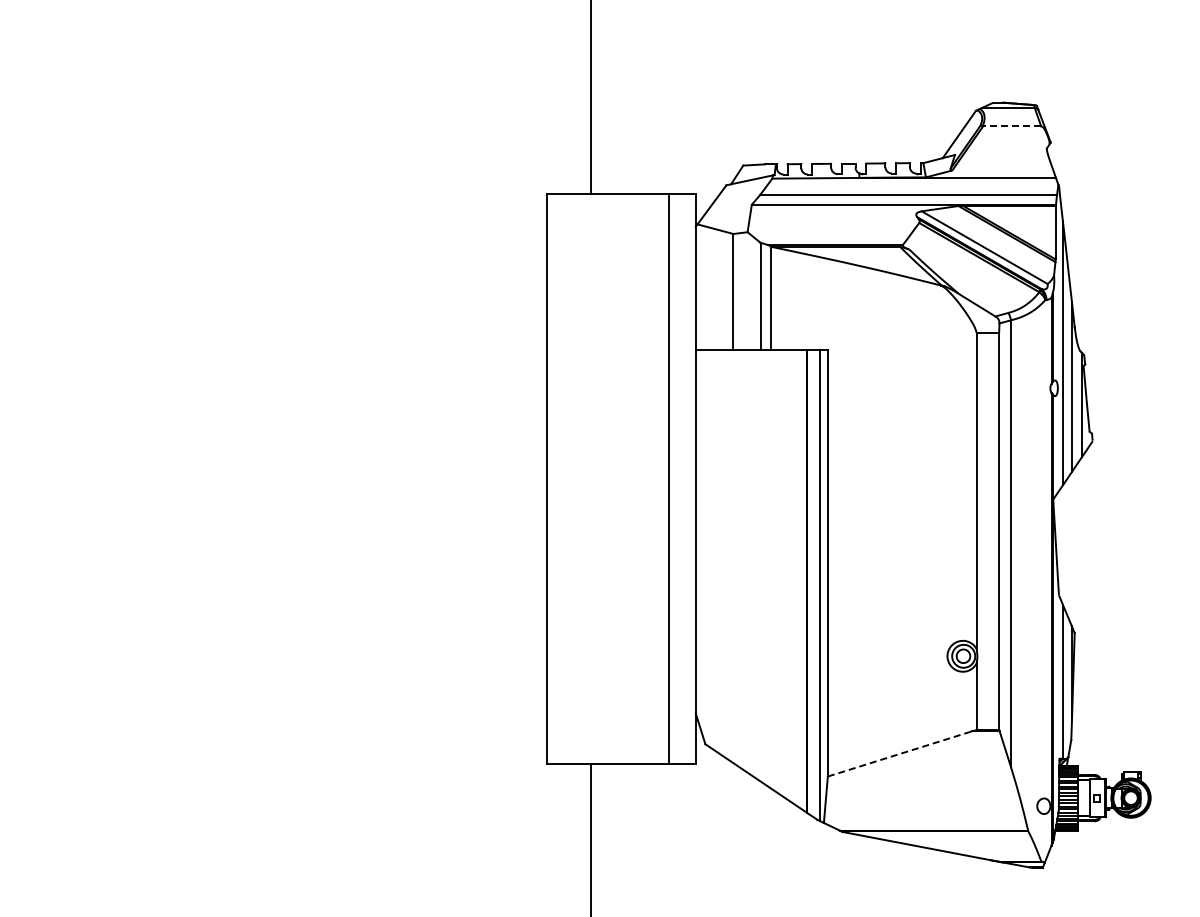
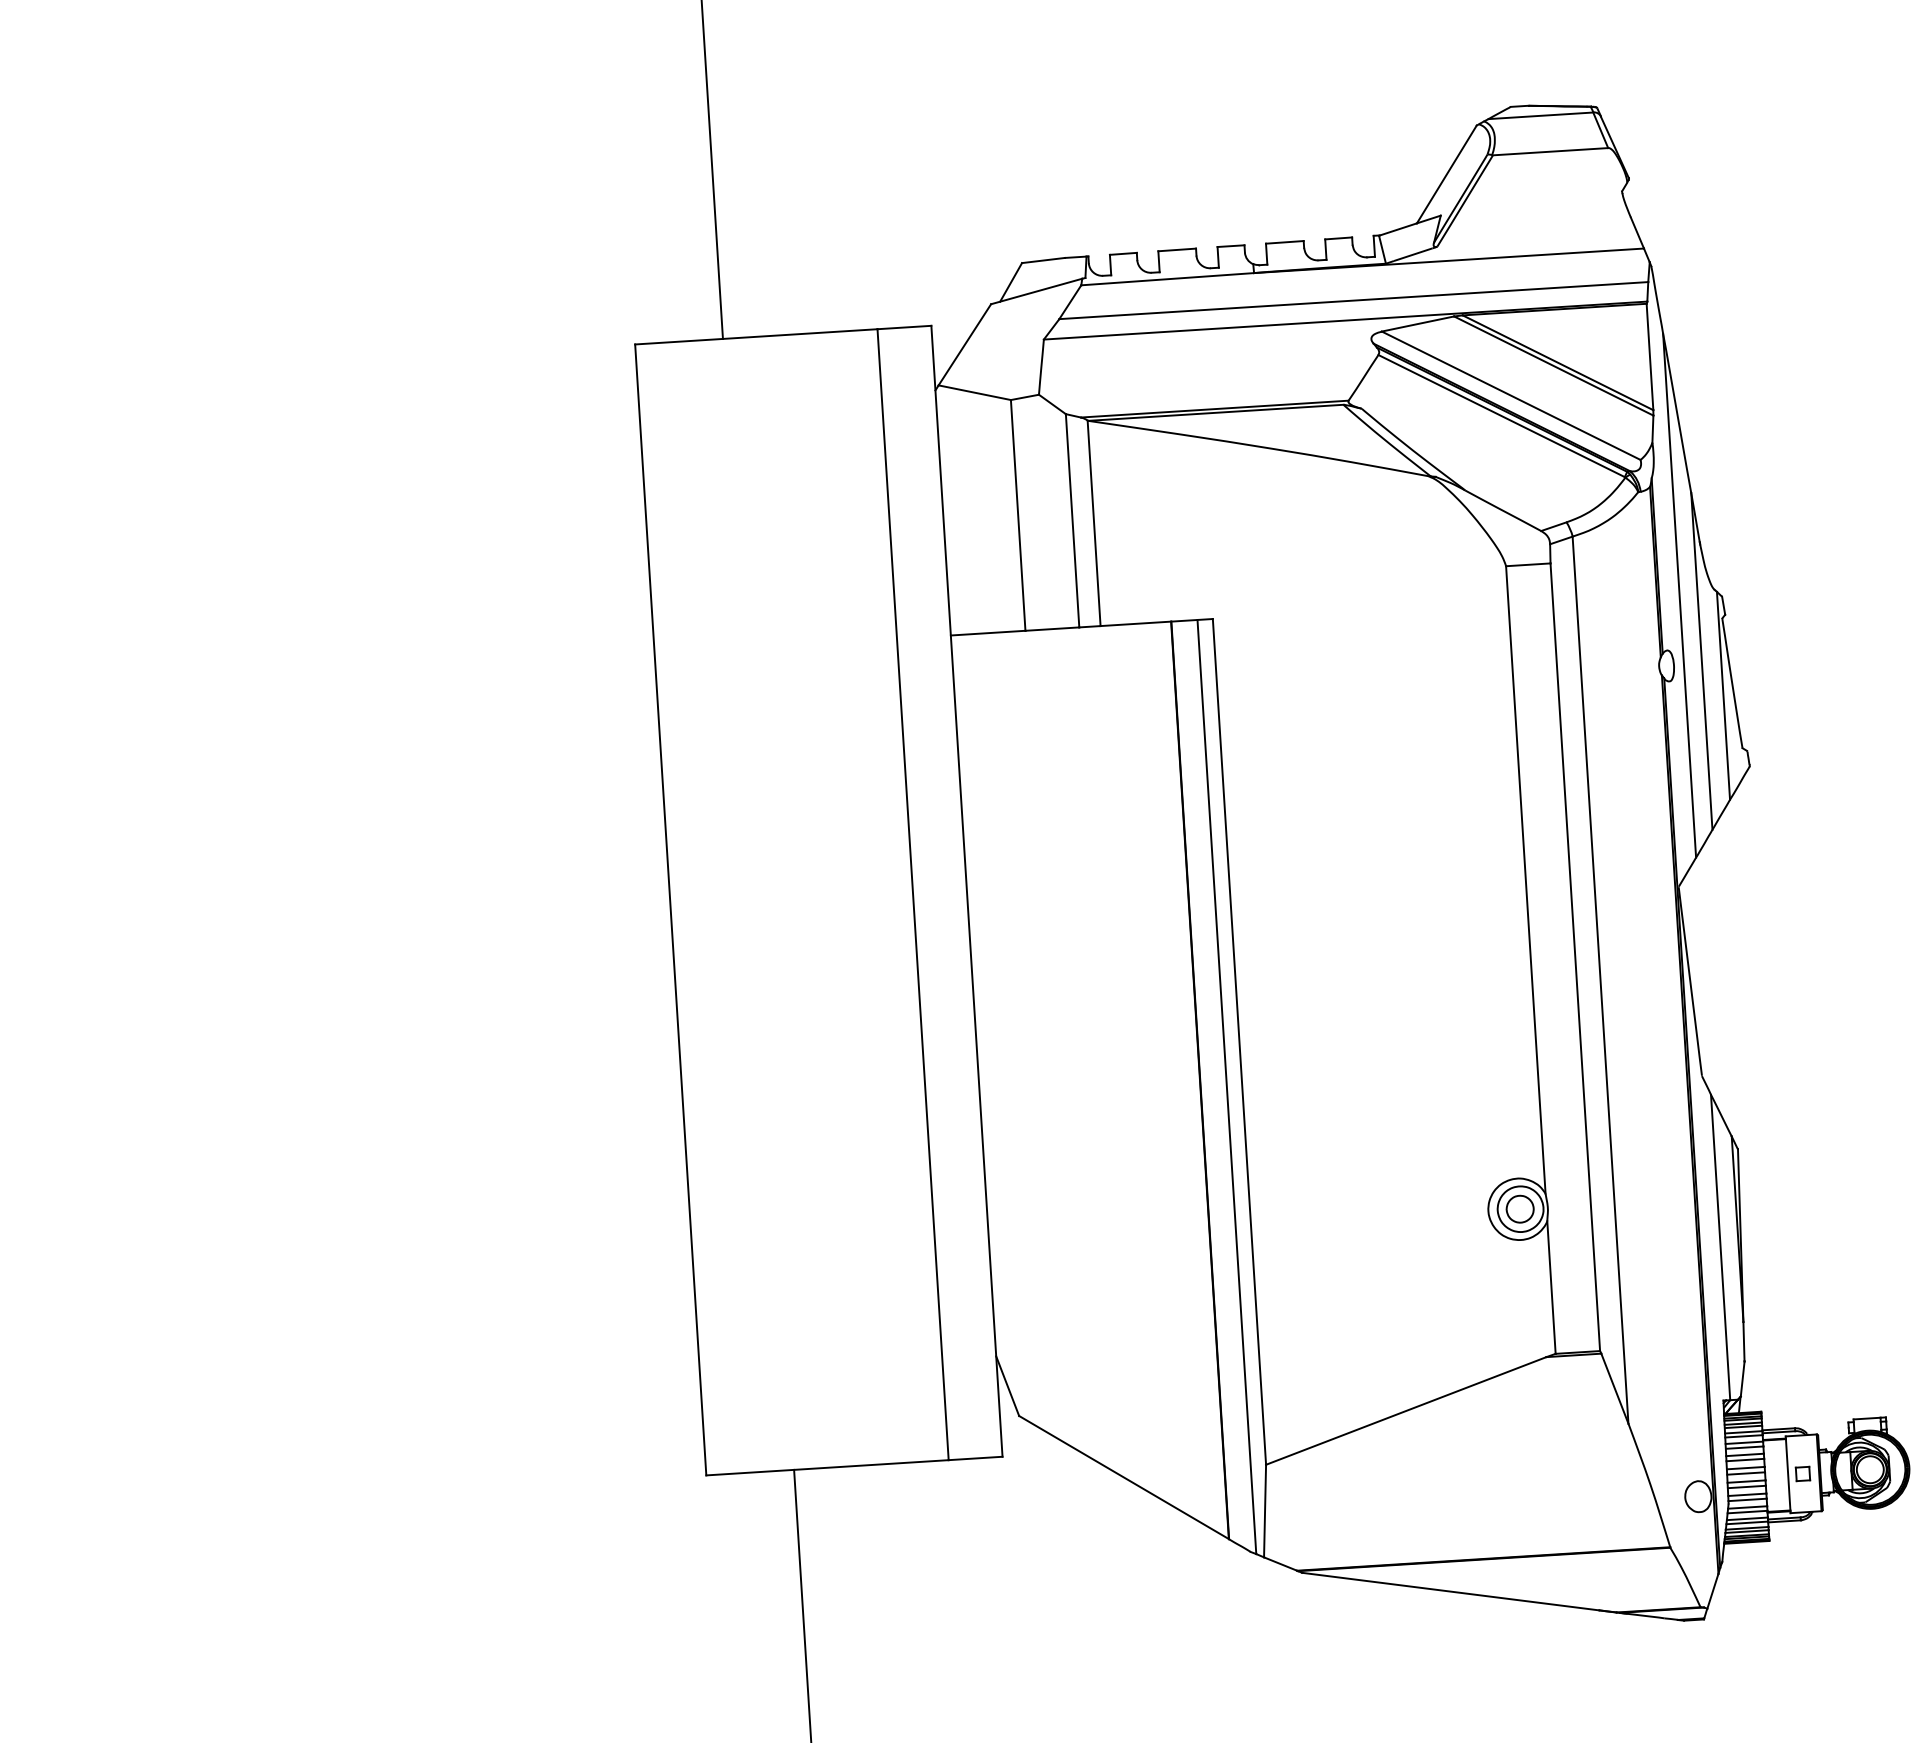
line: (1011, 126) -> (1549, 152), dashed -> solid
line: (899, 753) -> (1405, 1410), dashed -> solid

